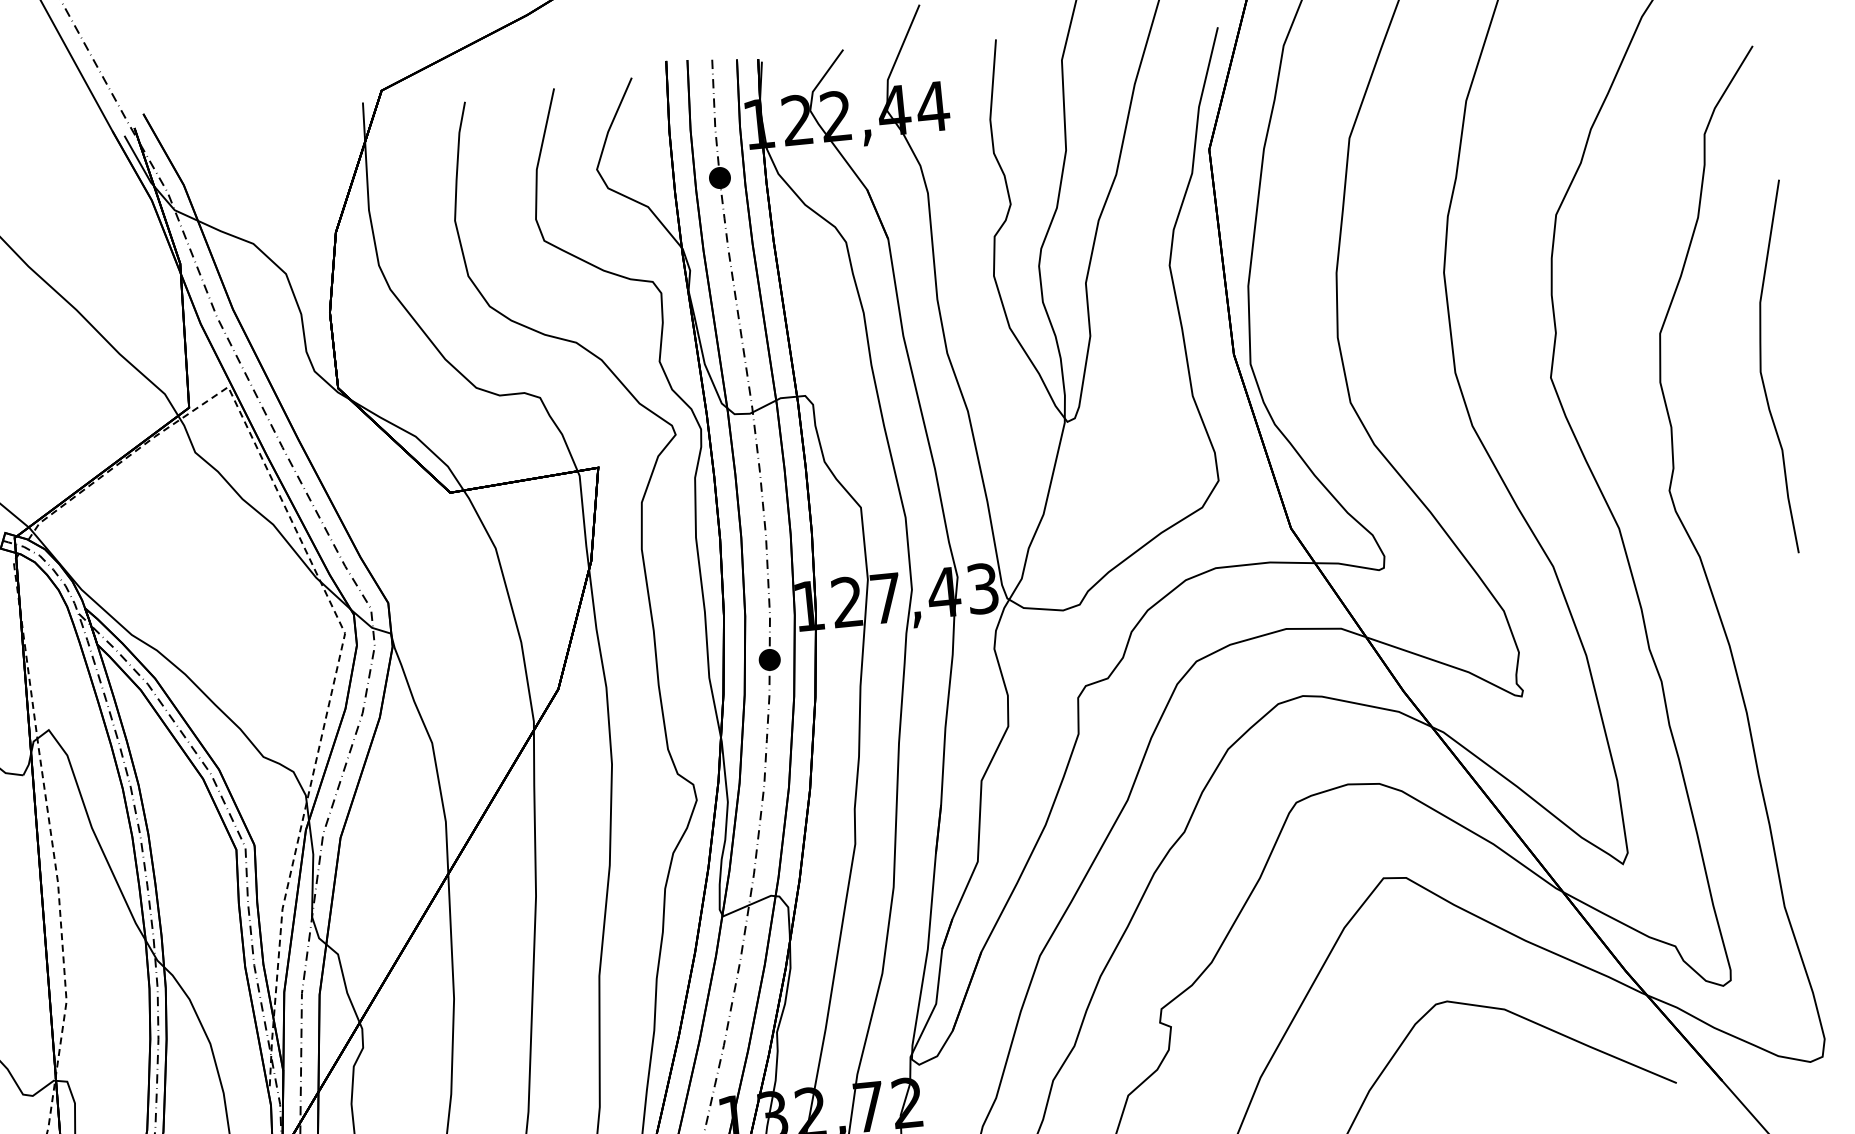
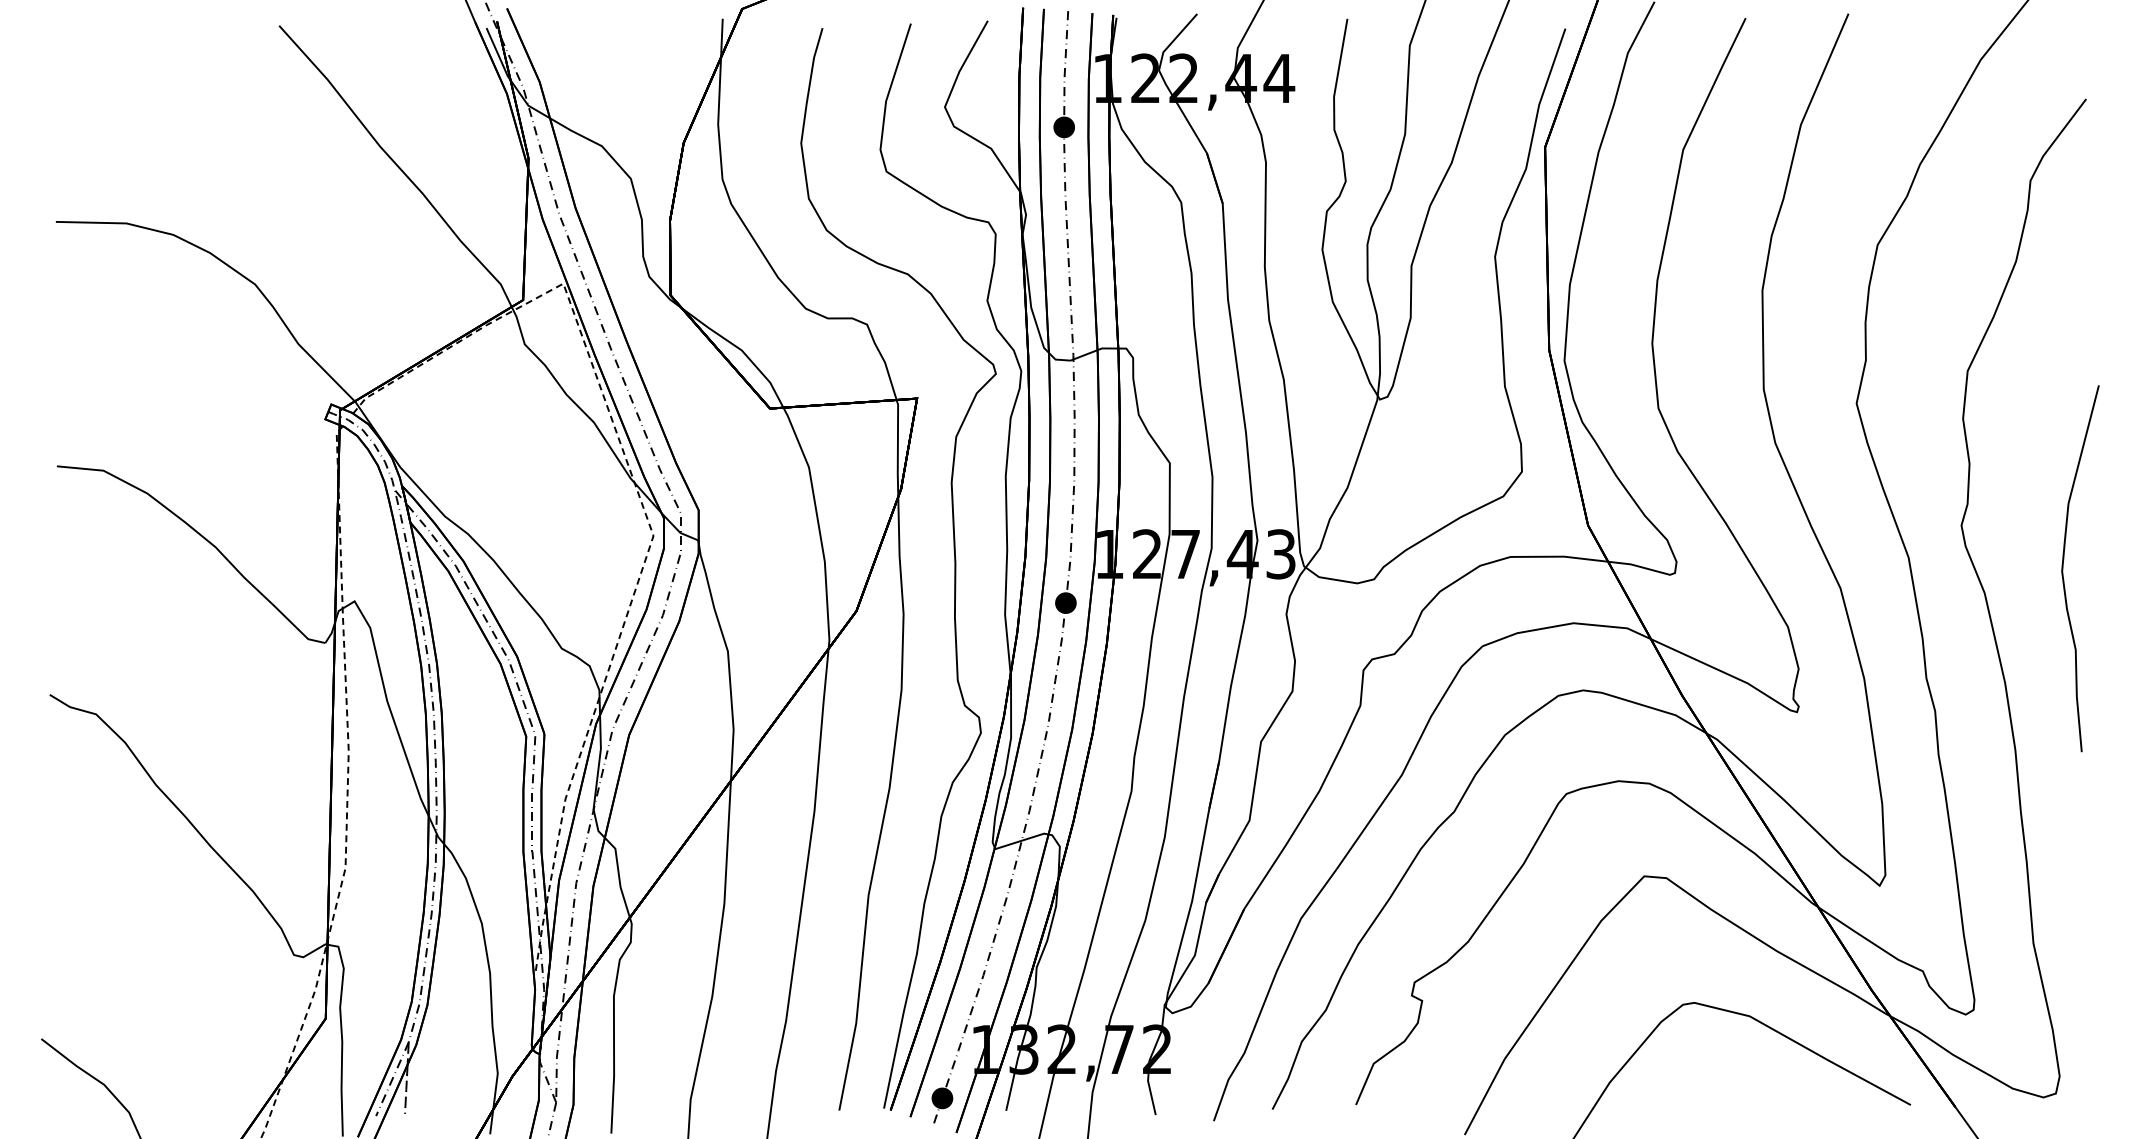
curve: (1761, 368) -> (2063, 568), moved

